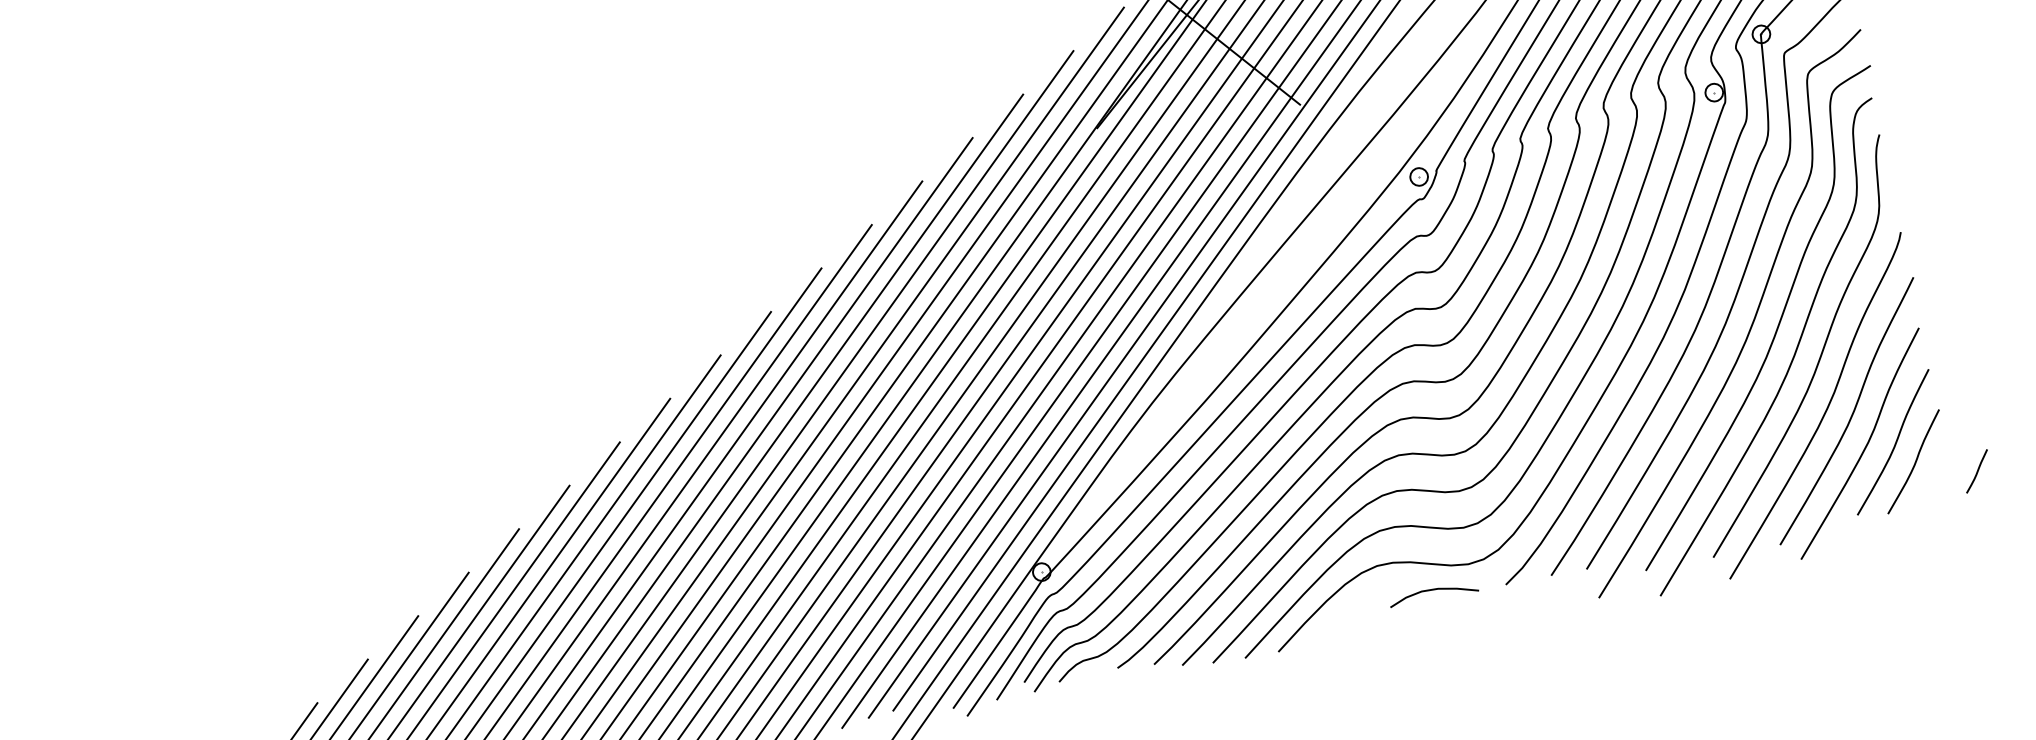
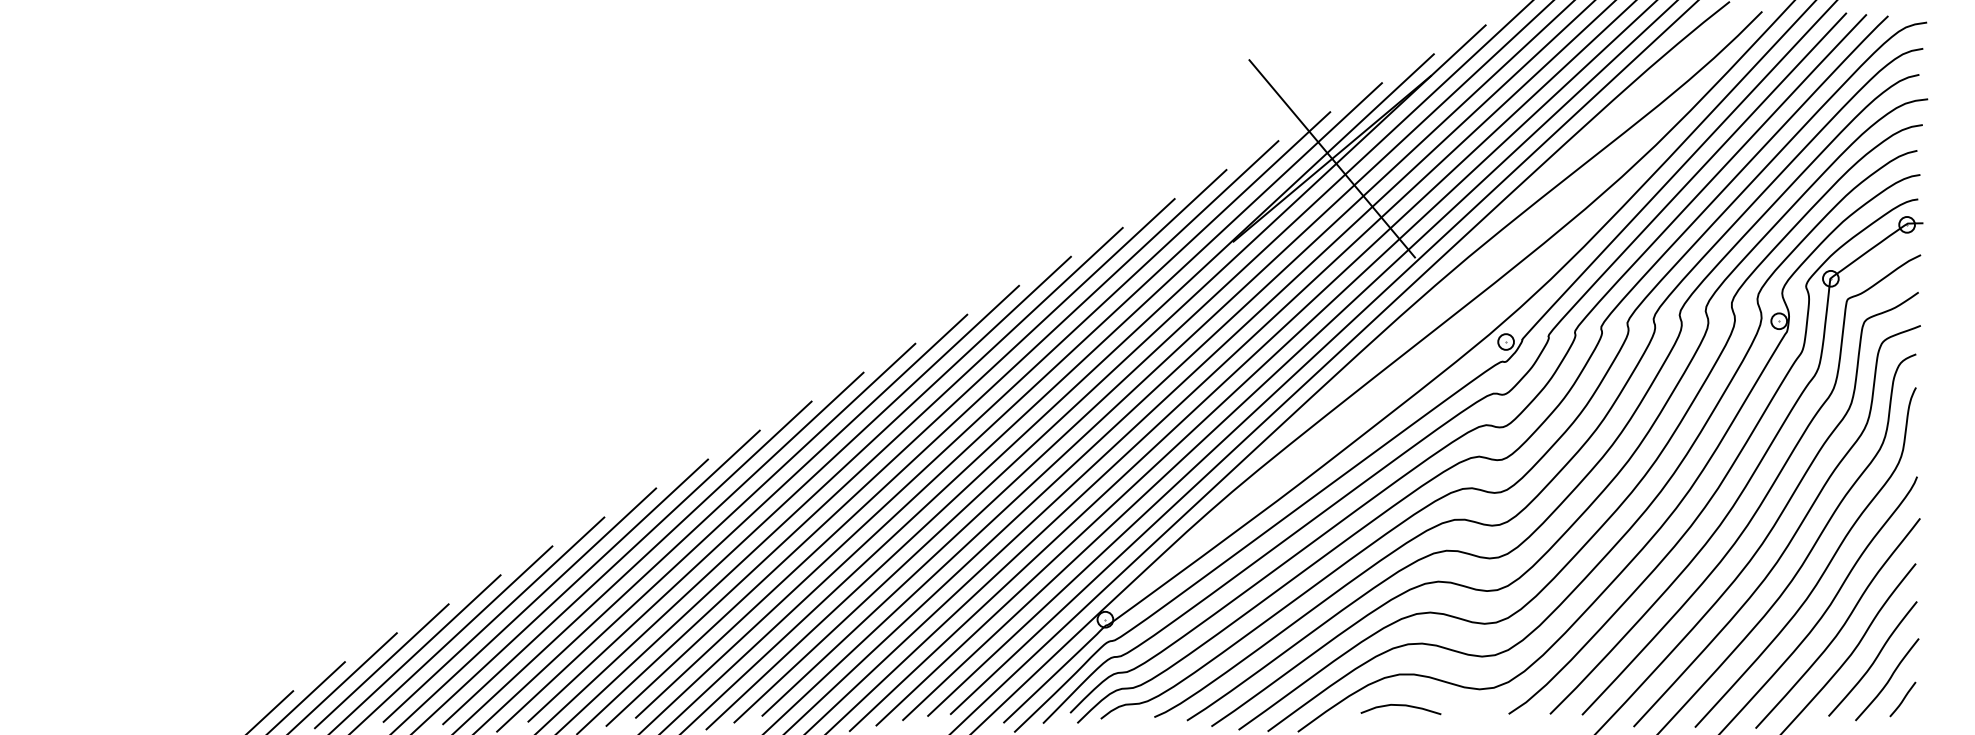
curve: (1976, 471) -> (1902, 699), moved
curve: (1432, 591) -> (1400, 706), moved

